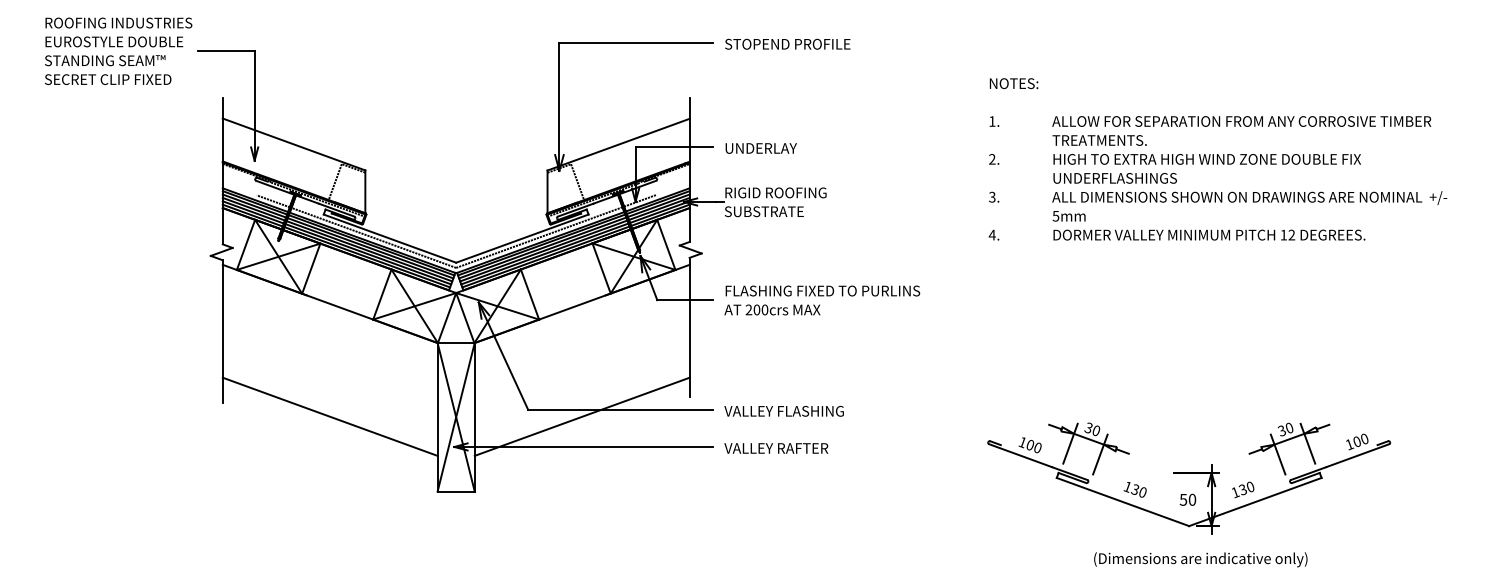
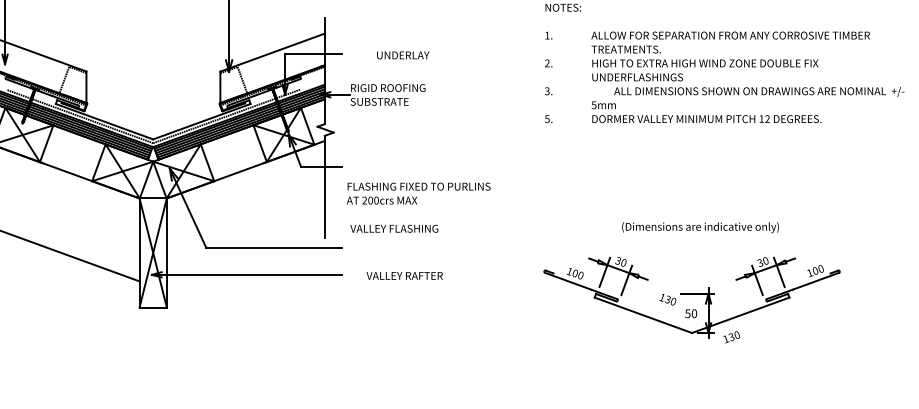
text: (760, 148) -> (402, 55), moved
text: (1249, 197) -> (759, 91), moved
text: (991, 234) -> (546, 118), 4. -> 5.
text: (822, 300) -> (418, 193), moved
text: (783, 410) -> (393, 228), moved
line: (581, 416) -> (245, 252), removed
text: (776, 448) -> (404, 275), moved
text: (1134, 489) -> (667, 299), moved
text: (1243, 489) -> (731, 336), moved
text: (1200, 559) -> (700, 227), moved

